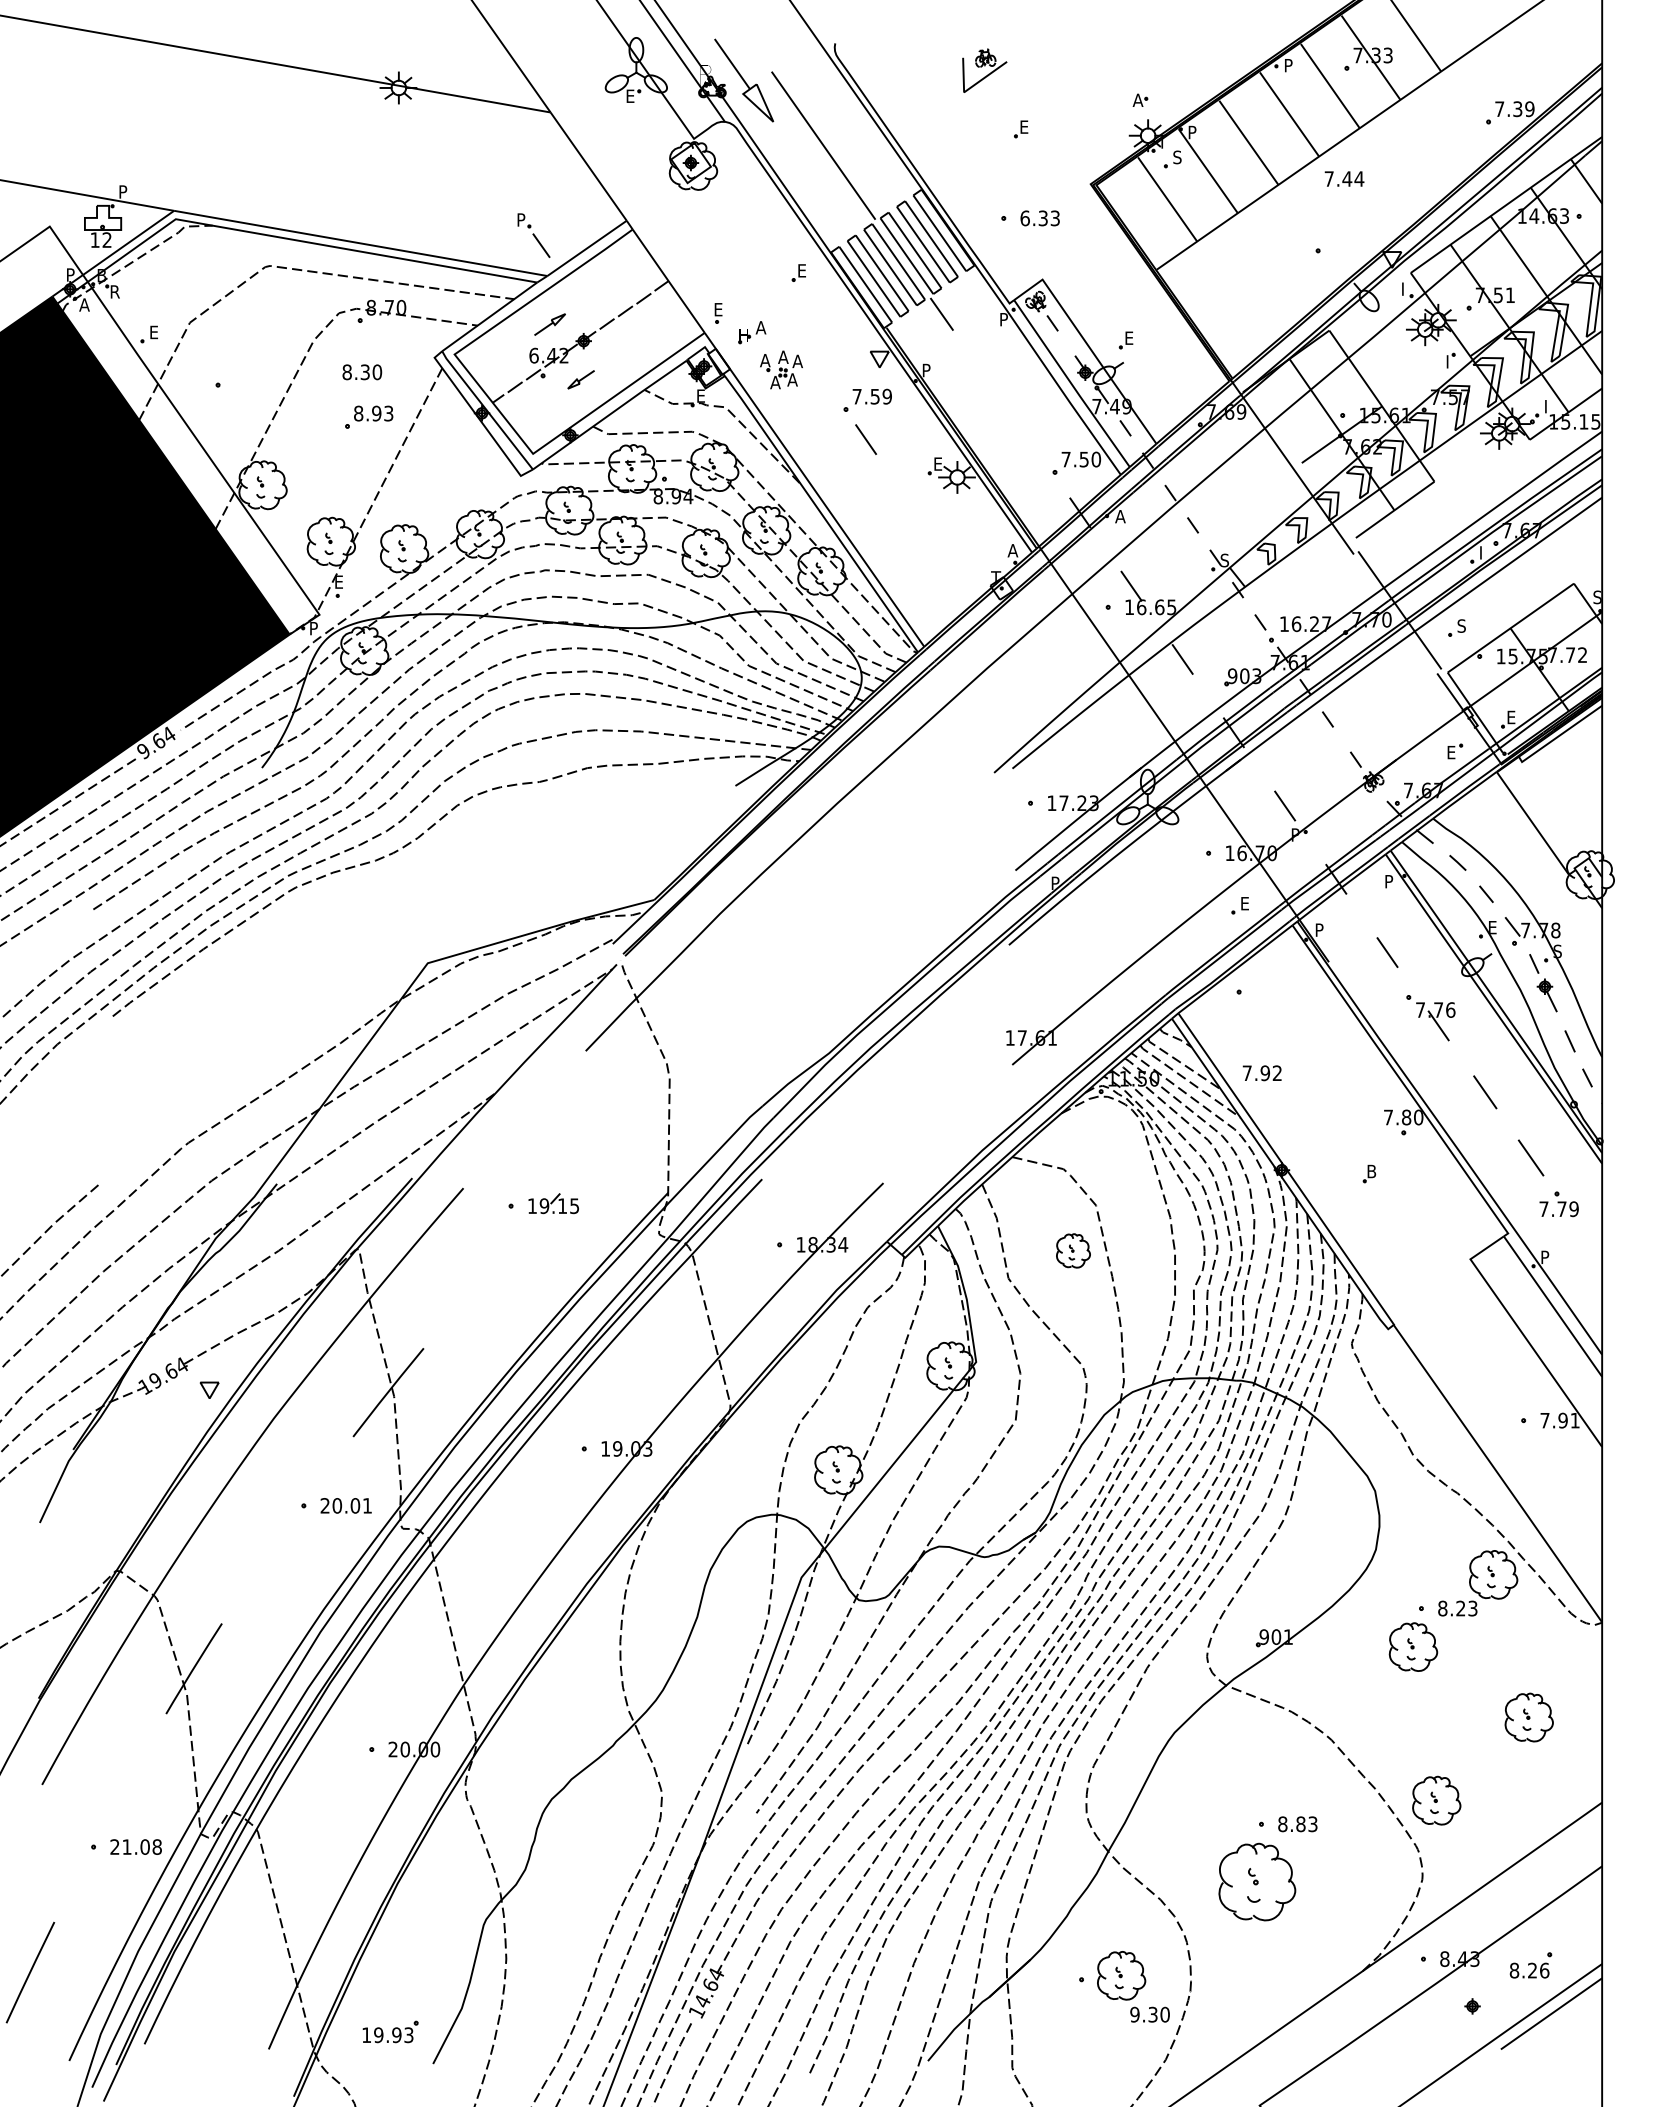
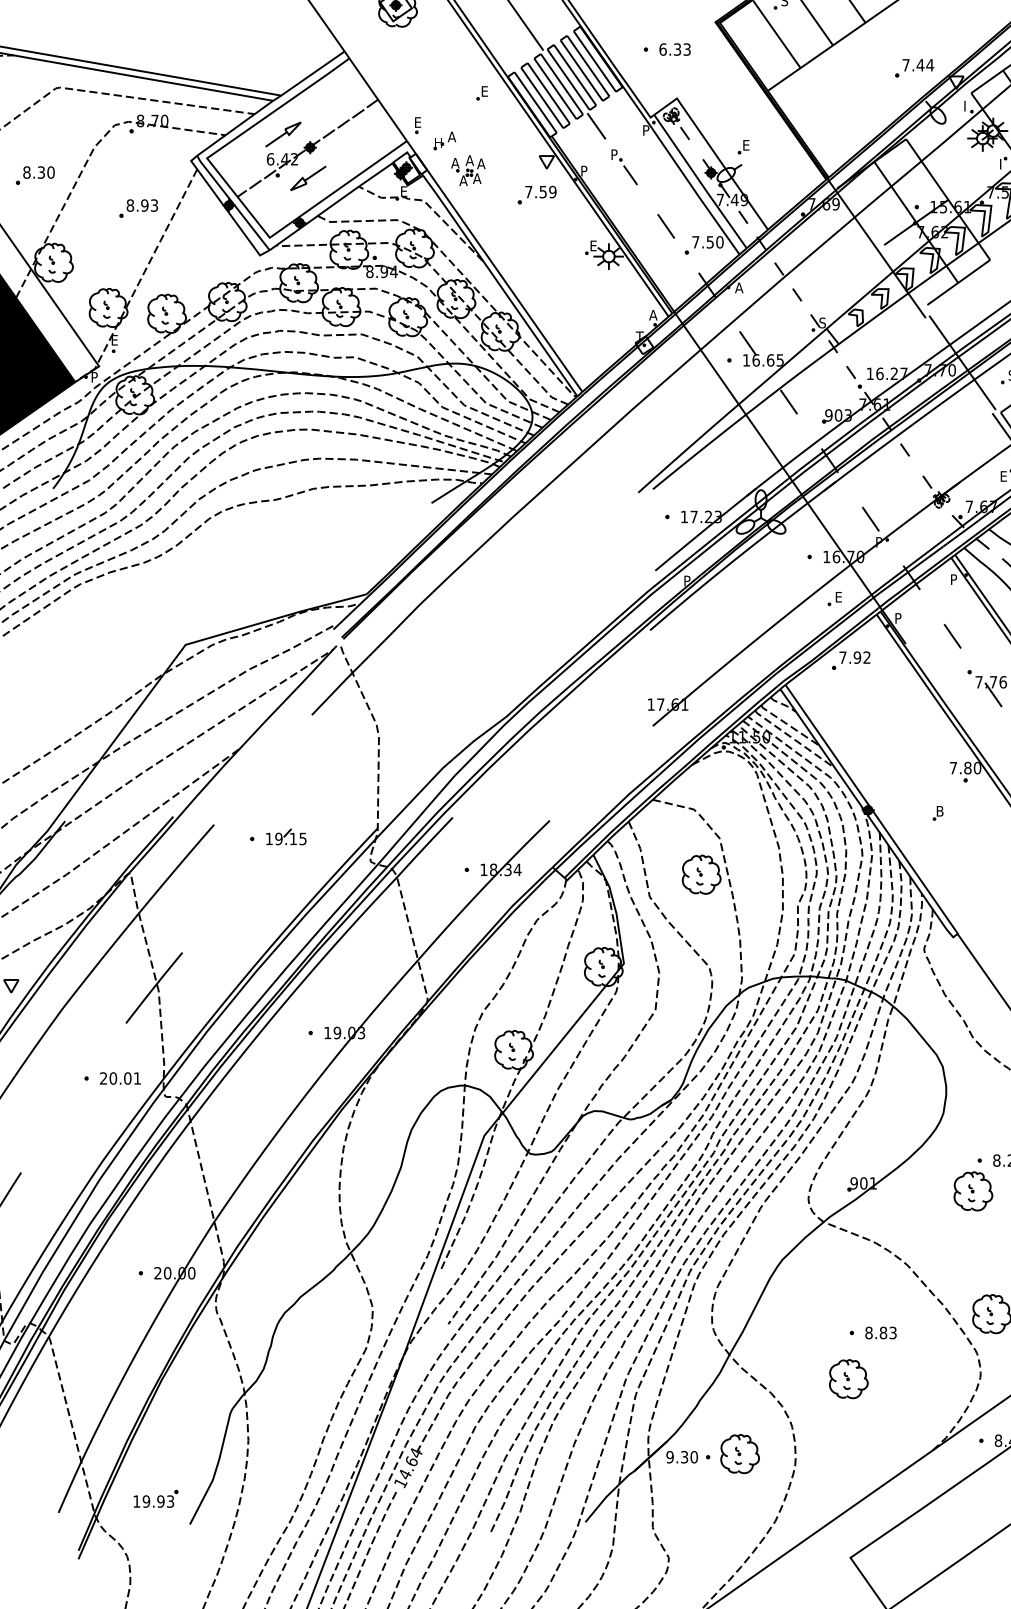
text: (1344, 178) -> (918, 64), moved
part: (533, 235) -> (624, 167), moved
part: (549, 324) -> (282, 134), size x1.43
text: (362, 372) -> (39, 172), moved
part: (580, 379) -> (307, 178), size x1.67
line: (865, 439) -> (665, 226), moved
text: (1261, 1073) -> (854, 657), moved
part: (1073, 1250) -> (701, 874), size x1.43
part: (1257, 1881) -> (848, 1378), size x0.62
text: (1149, 2014) -> (681, 1457), moved

